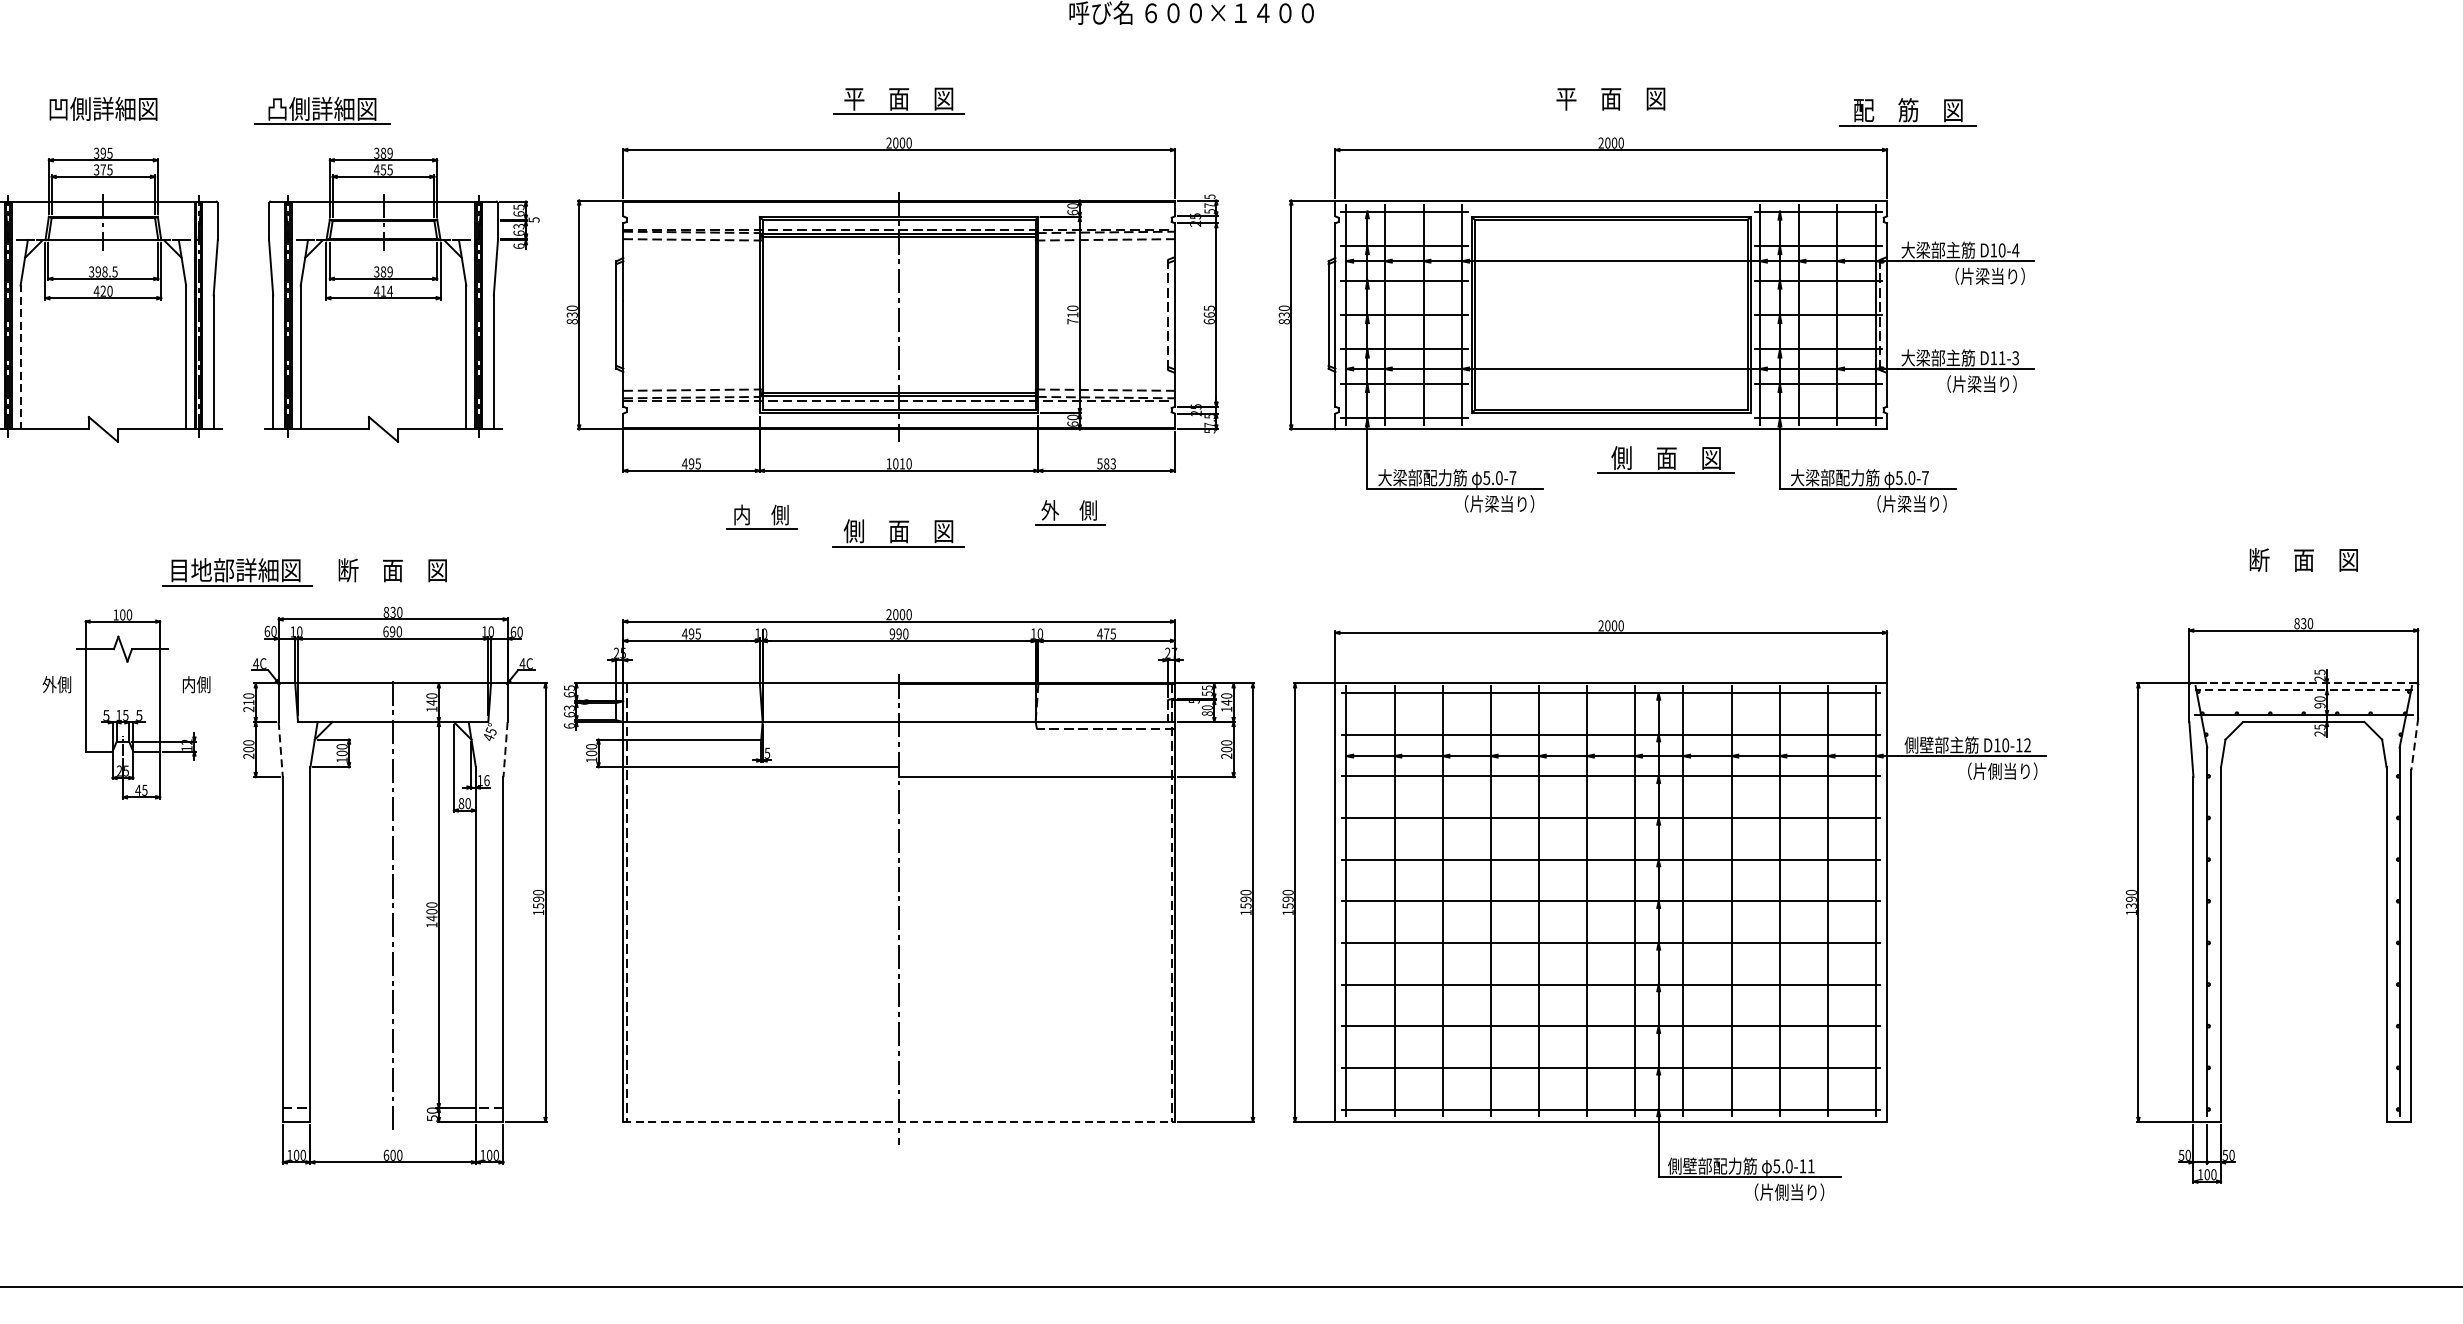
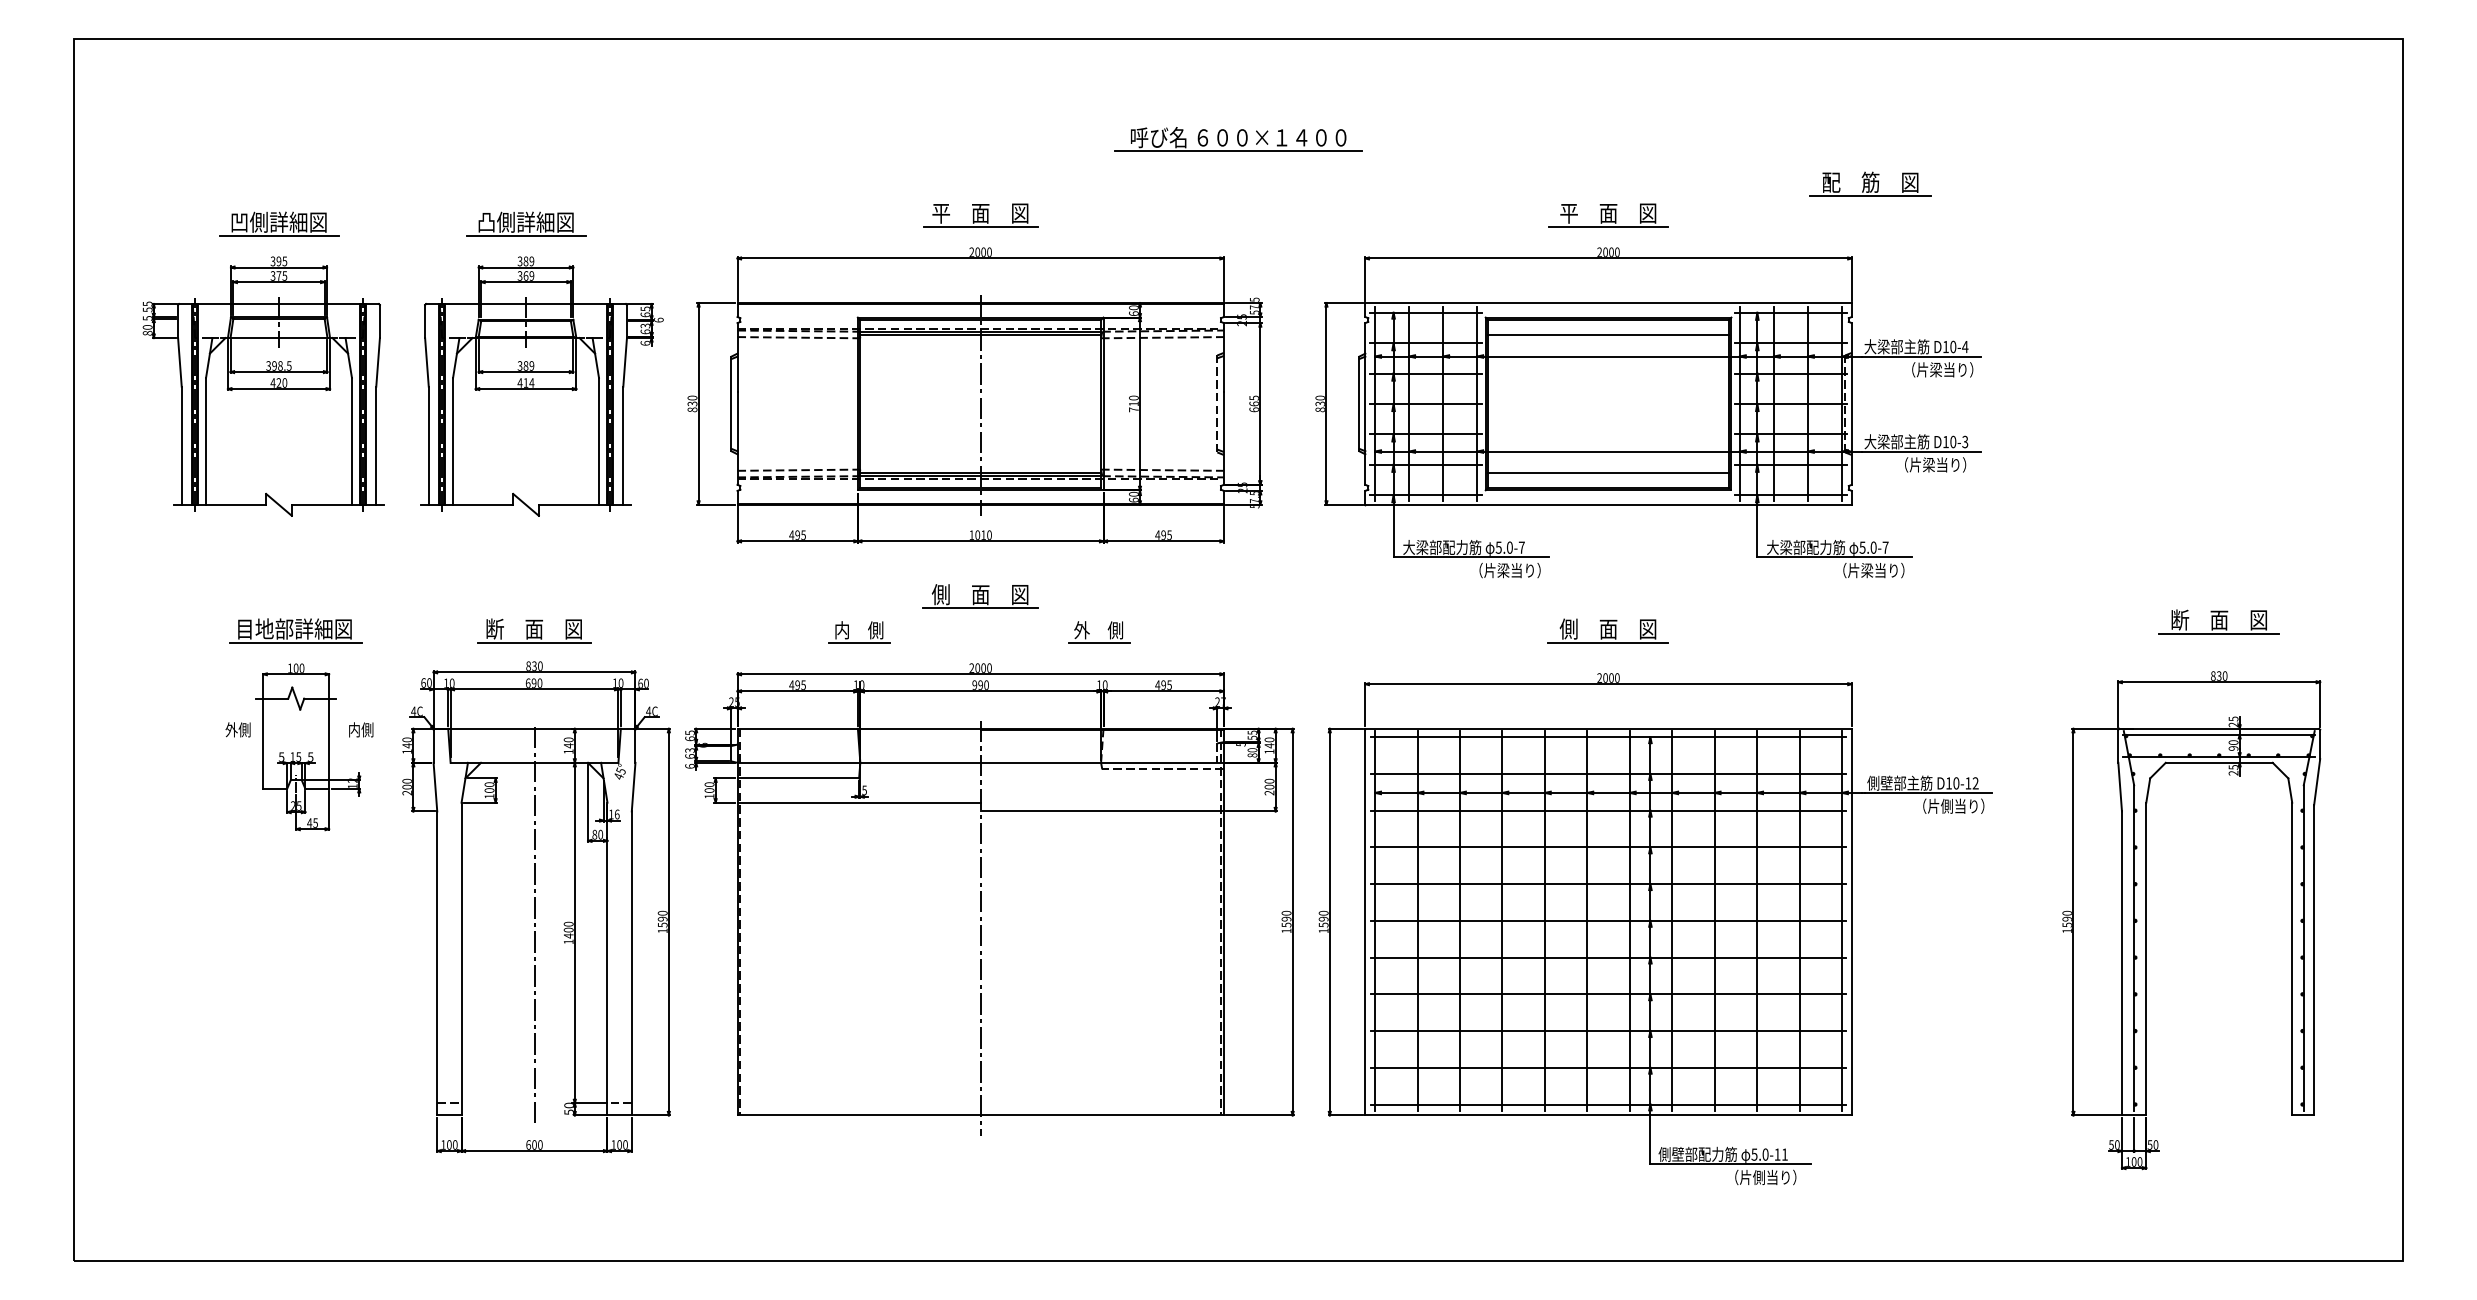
line: (1191, 28) -> (1238, 151), added
part: (322, 110) -> (526, 223), moved
part: (1908, 111) -> (1870, 183), moved
line: (1611, 113) -> (1608, 226), added
line: (102, 123) -> (278, 235), added
text: (382, 169) -> (525, 275), 455 -> 369
text: (533, 219) -> (658, 319), 5 -> 6
line: (1611, 237) -> (1608, 335), added
line: (21, 356) -> (206, 440), dashed -> solid
text: (2002, 357) -> (1953, 441), D11-3 -> D10-3
line: (1611, 392) -> (1608, 472), added
part: (1665, 459) -> (1607, 630), moved
text: (1106, 463) -> (1163, 534), 583 -> 495
part: (1079, 509) -> (1107, 629), moved
part: (771, 515) -> (868, 630), moved
part: (236, 571) -> (295, 630), moved
line: (2304, 575) -> (2219, 633), added
line: (393, 585) -> (534, 642), added
text: (1106, 633) -> (1163, 684), 475 -> 495
line: (2304, 683) -> (2219, 728), dashed -> solid
line: (2302, 689) -> (2218, 734), dashed -> solid
text: (247, 705) -> (406, 748), 210 -> 140
line: (2415, 744) -> (2317, 782), dashed -> solid
line: (280, 749) -> (435, 787), dashed -> solid
line: (505, 749) -> (633, 787), dashed -> solid
text: (2130, 905) -> (2066, 924), 1390 -> 1590
line: (900, 1121) -> (981, 1115), dashed -> solid

